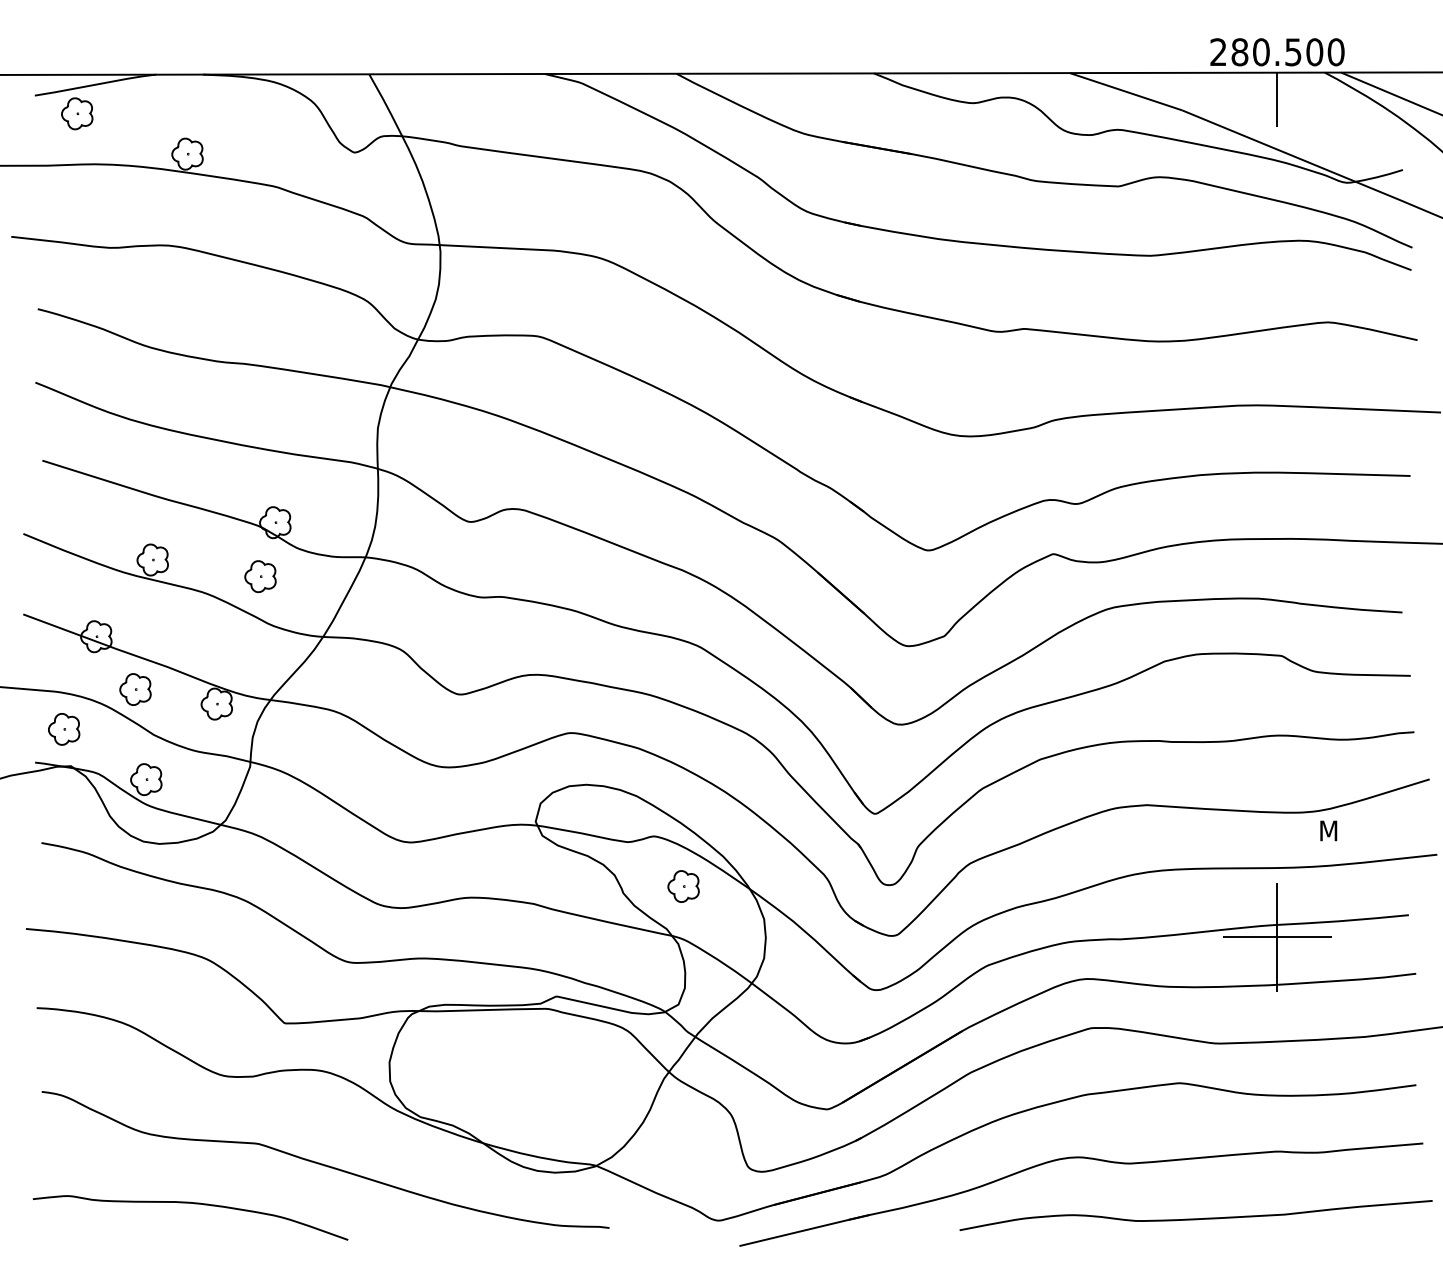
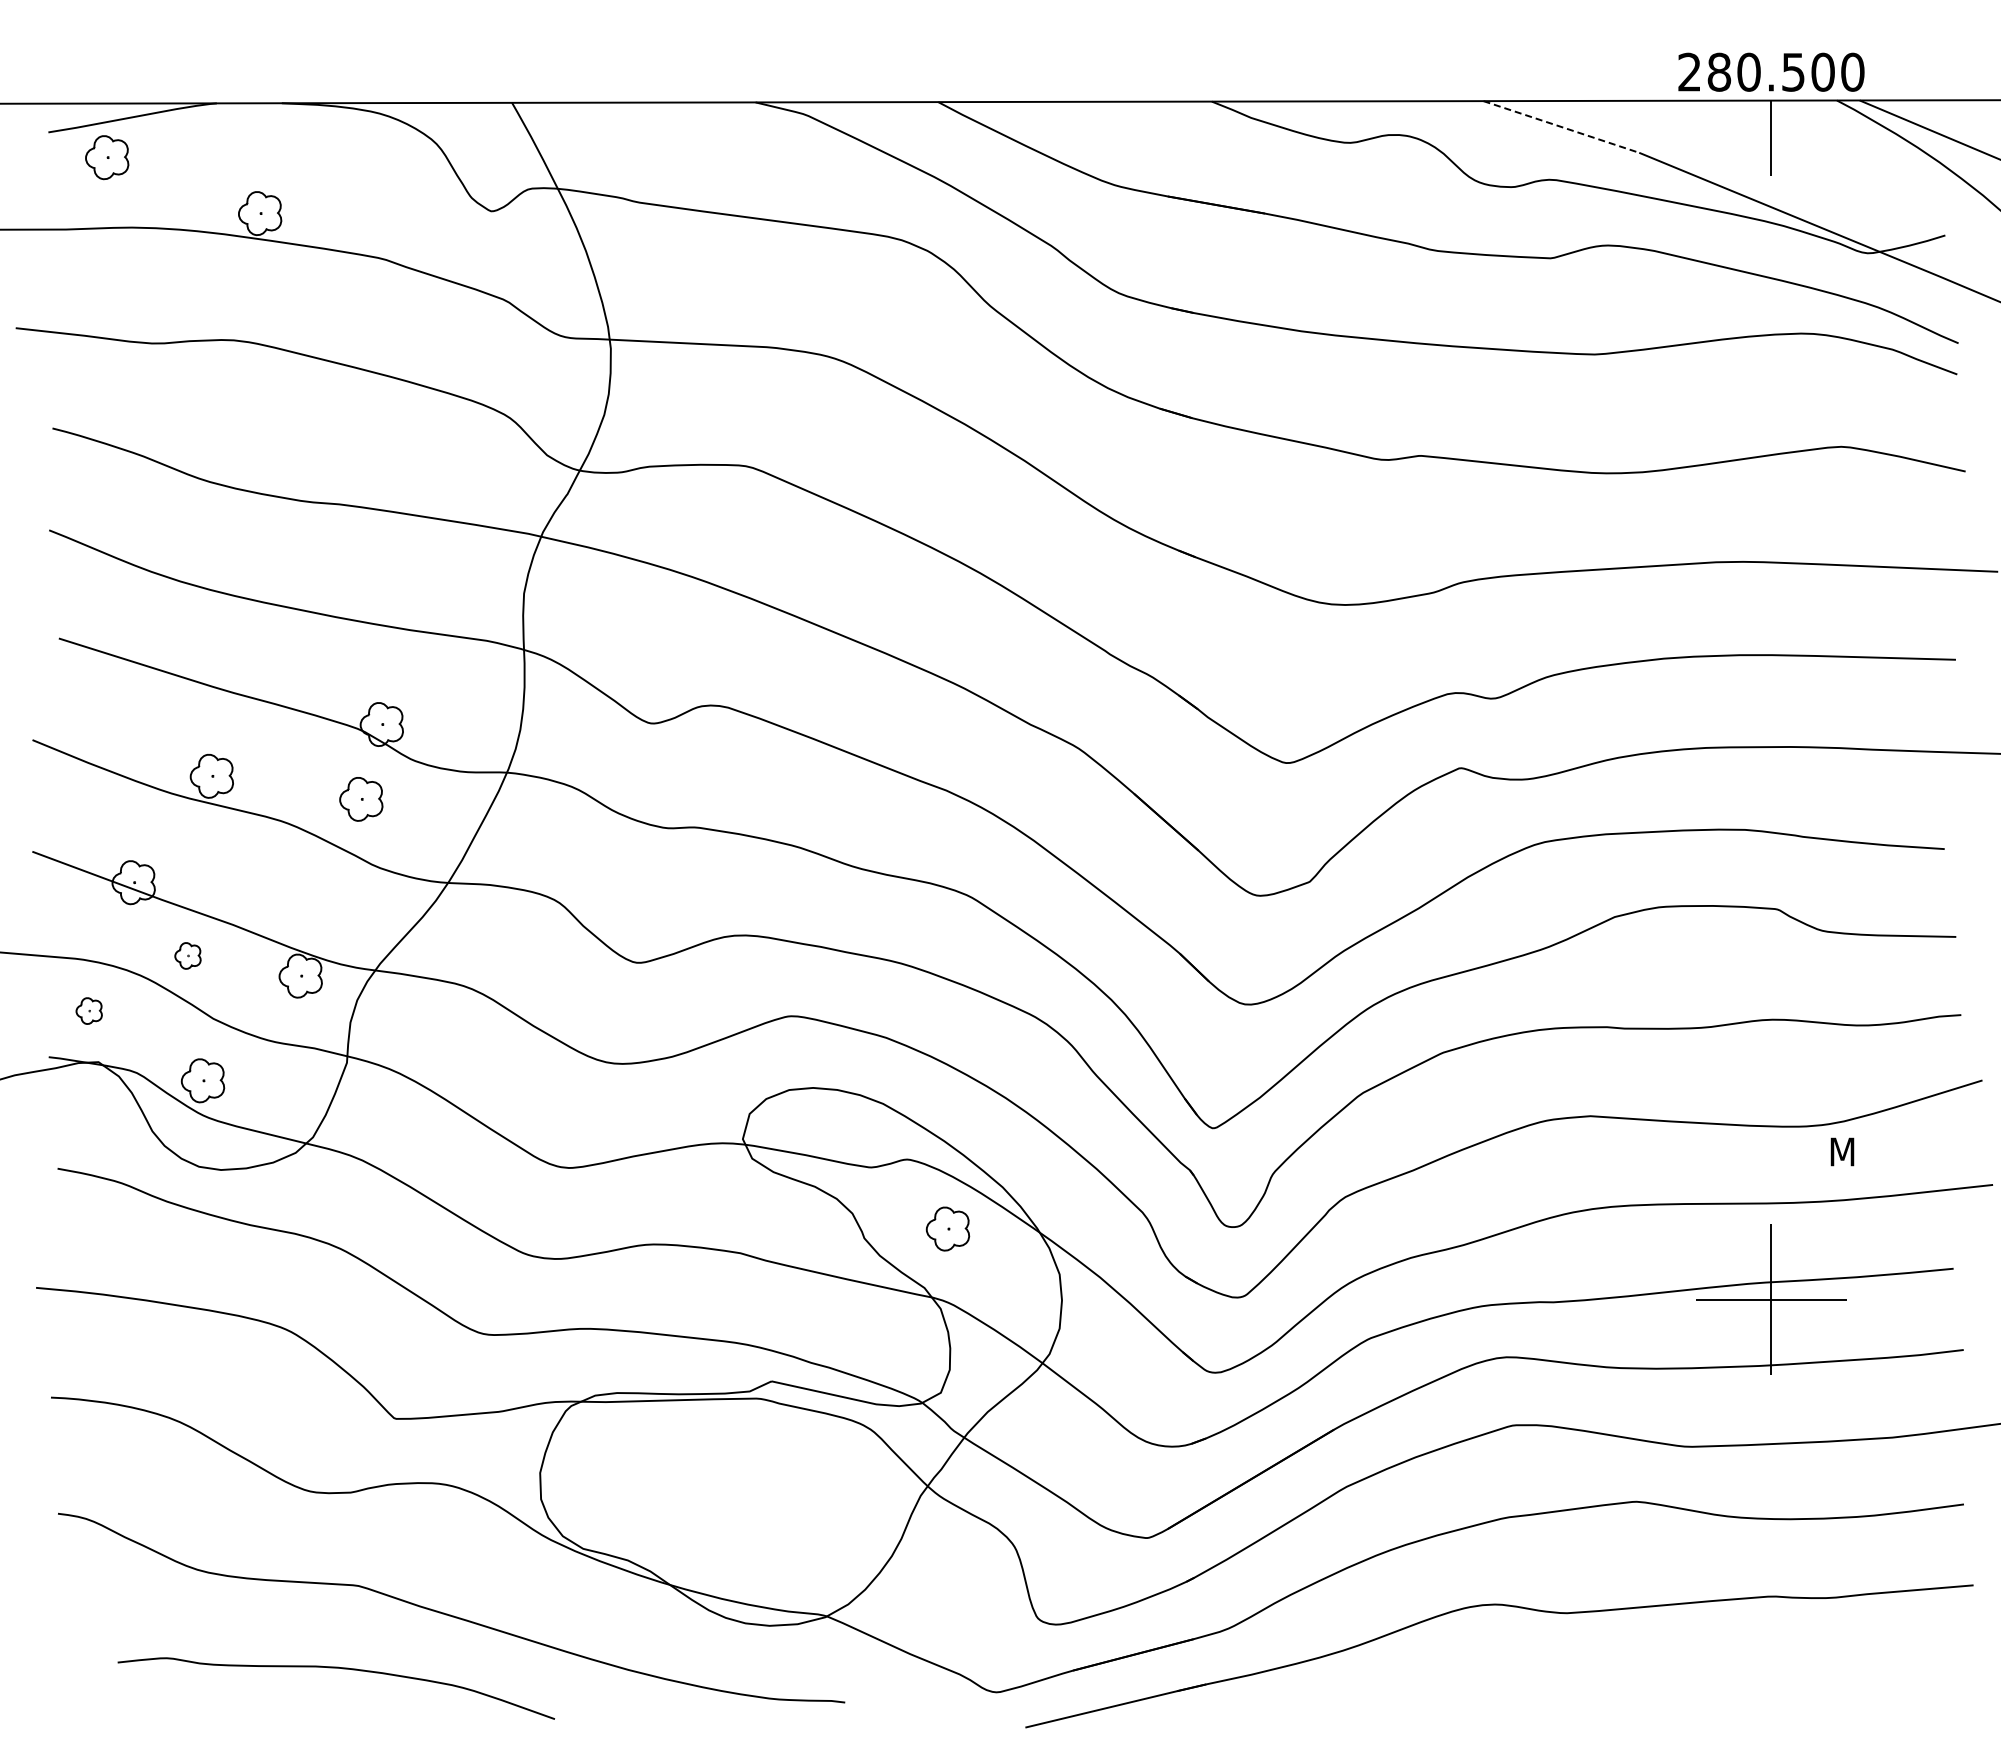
line: (1126, 92) -> (1561, 127), solid -> dashed
part: (135, 689) -> (187, 955), size x0.6
part: (64, 728) -> (89, 1010), size x0.6
curve: (195, 1204) -> (342, 1669), moved
curve: (1196, 1218) -> (1658, 1689), removed

